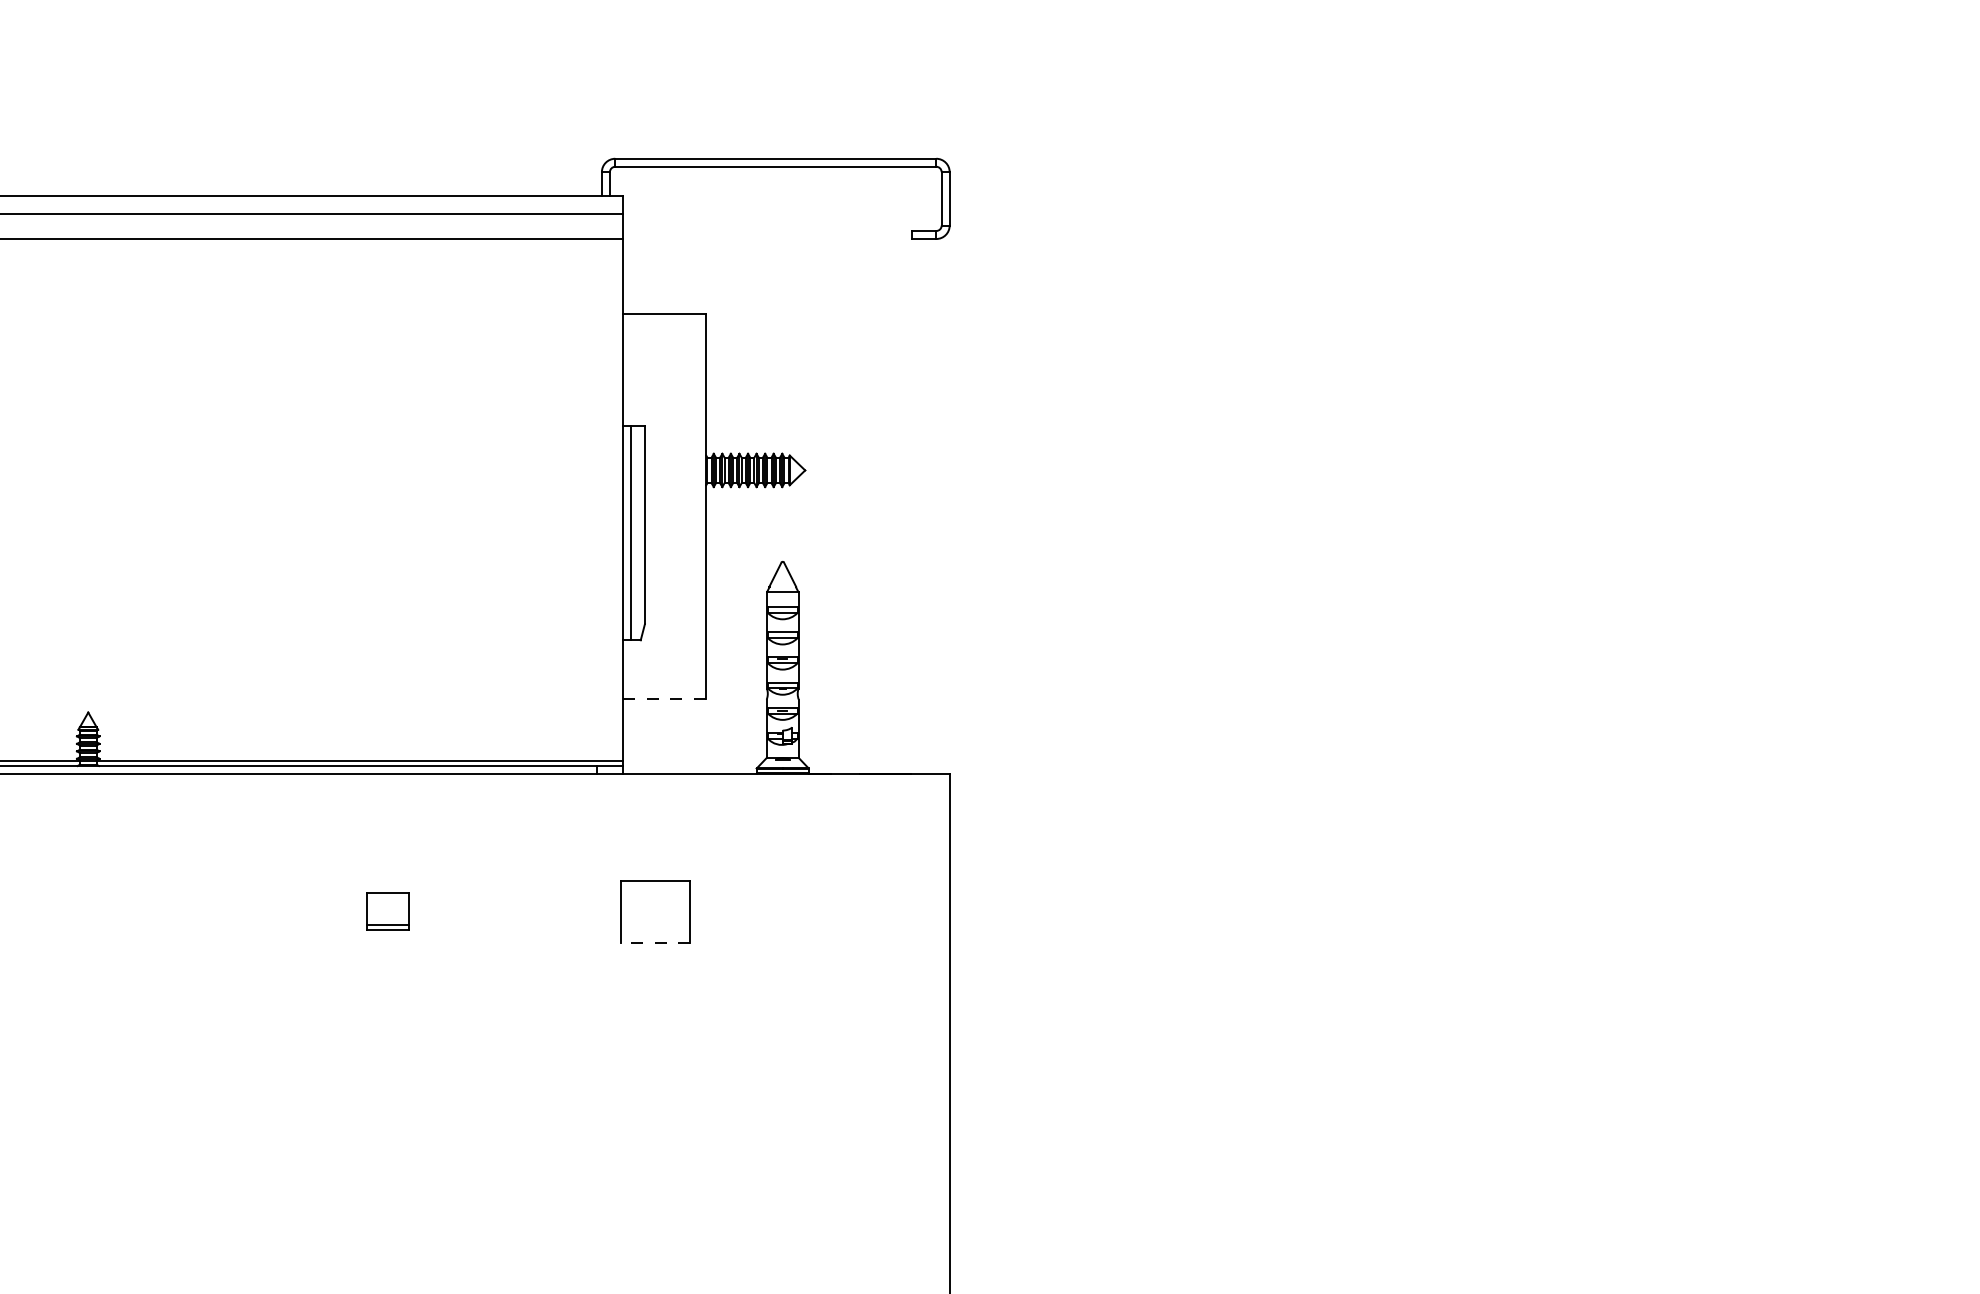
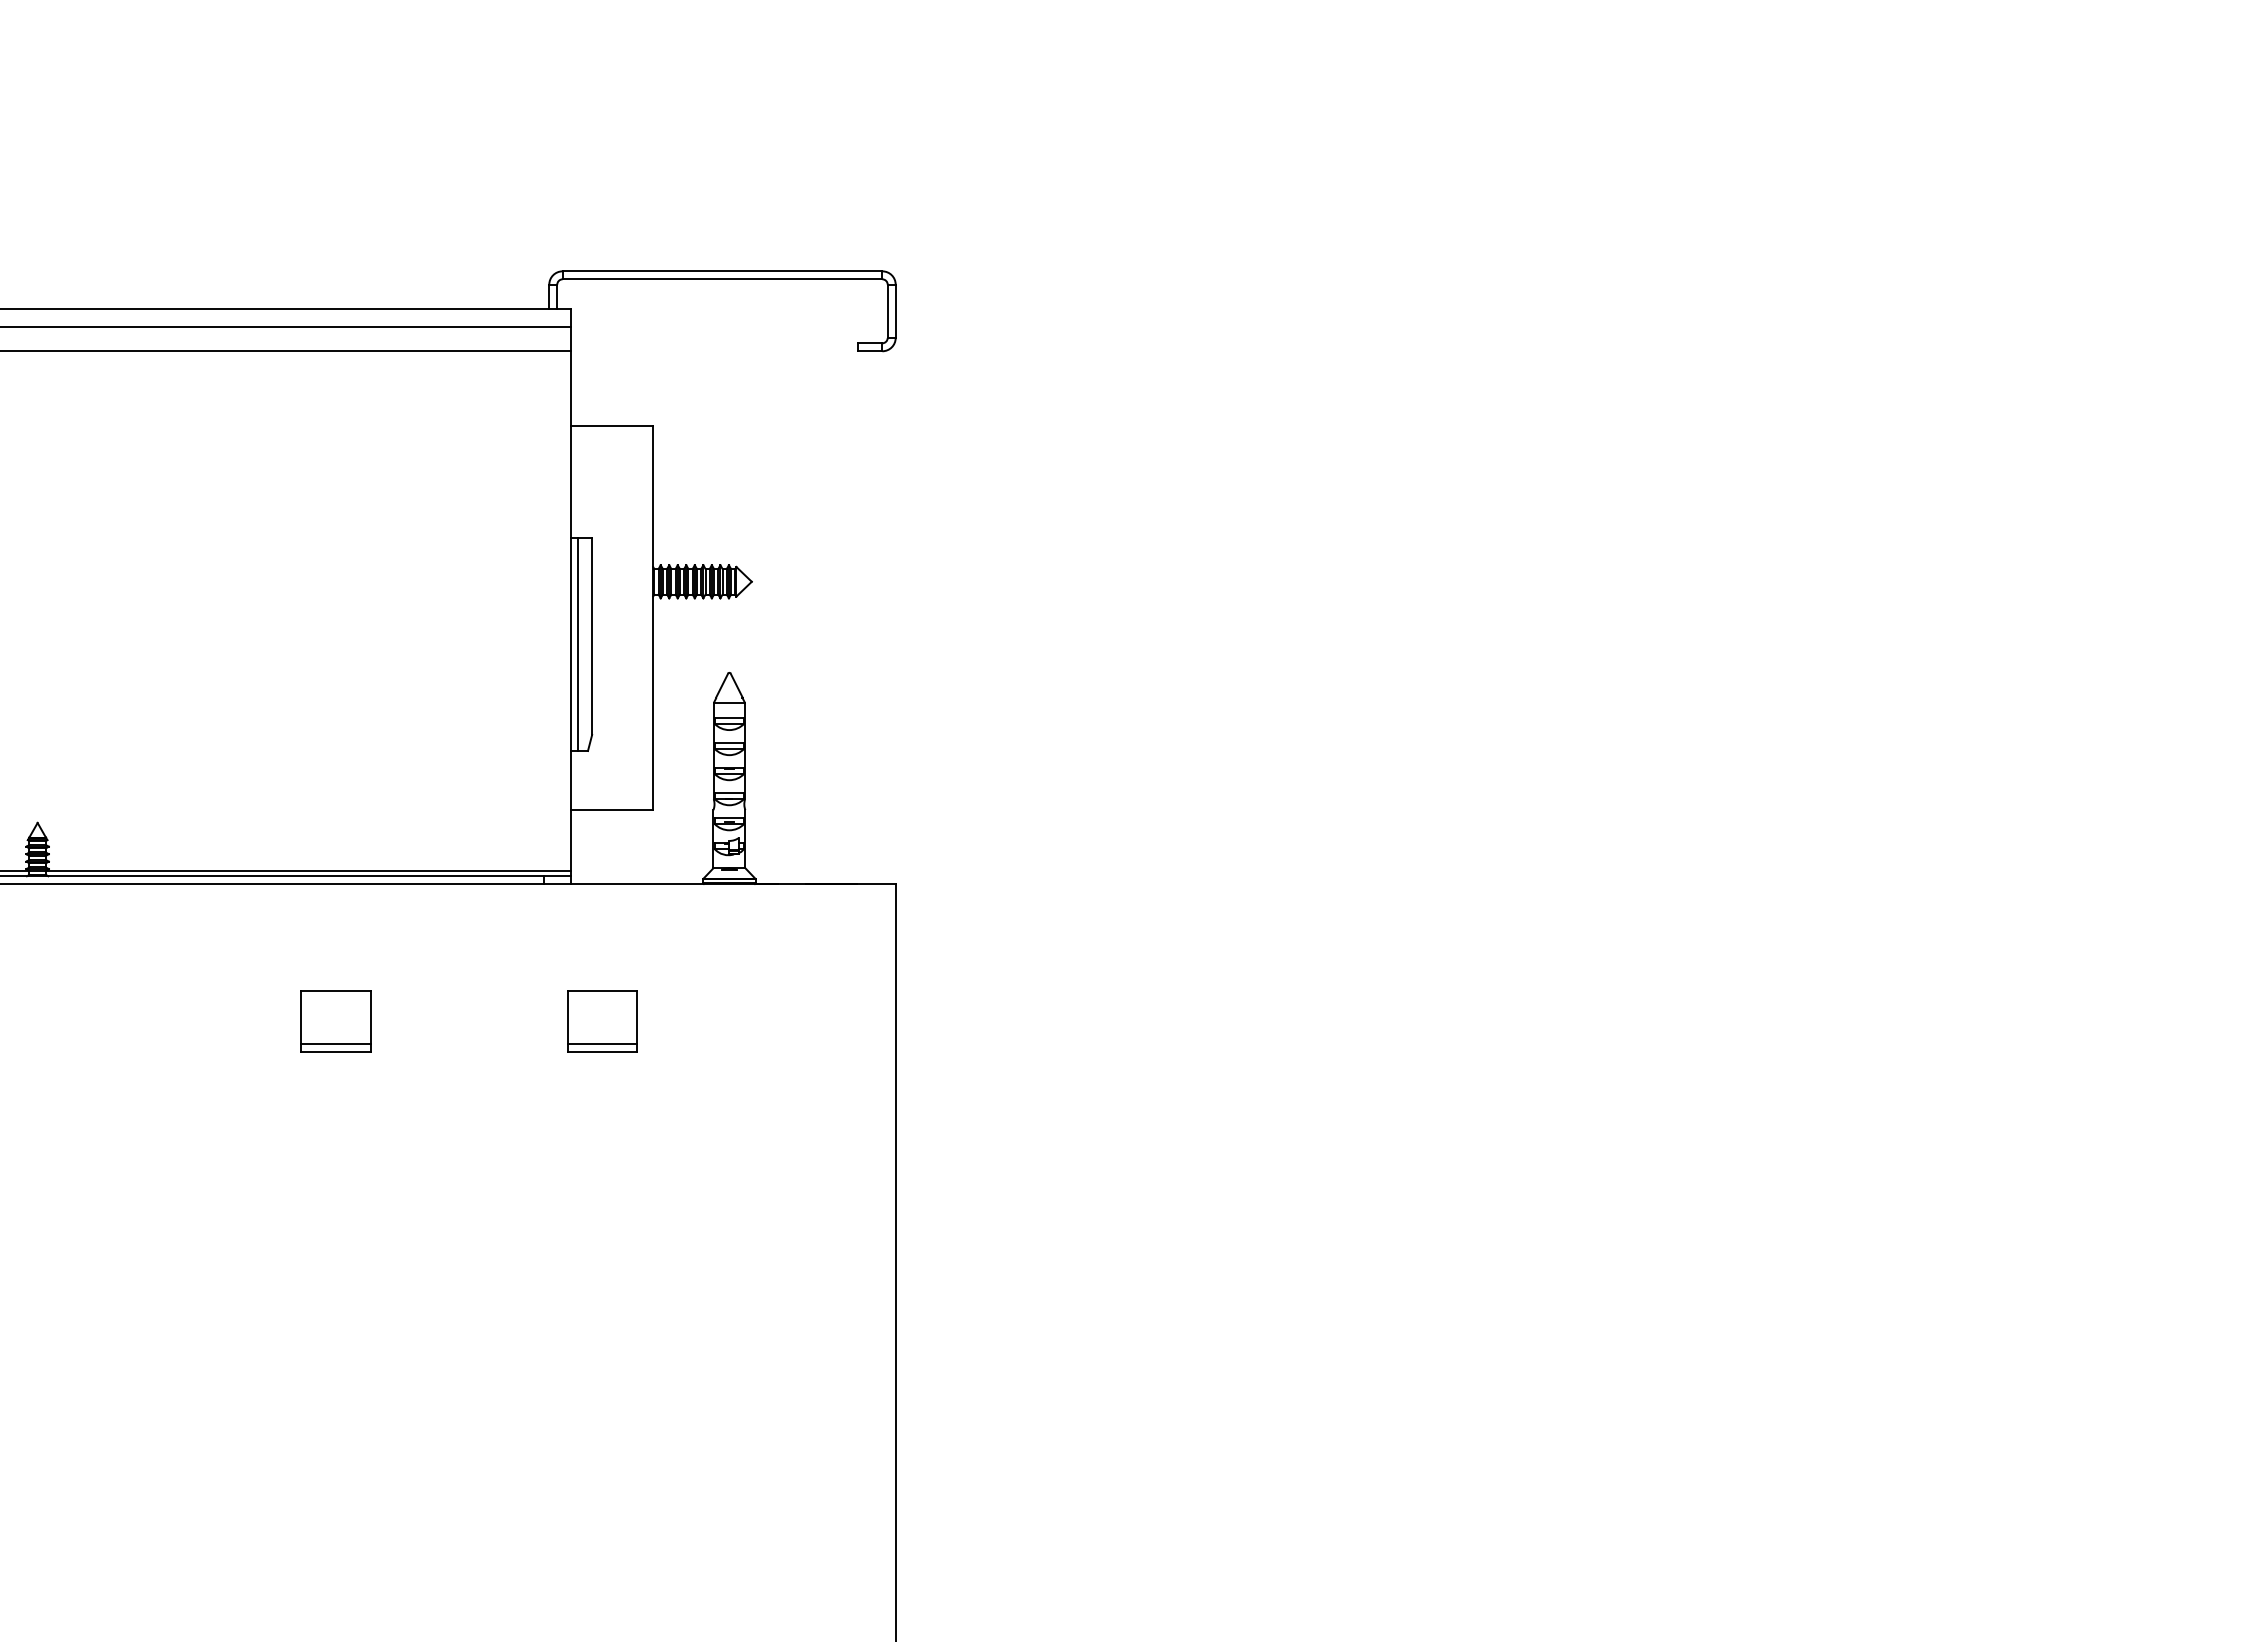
line: (665, 699) -> (612, 809), dashed -> solid
part: (387, 911) -> (335, 1021), size x1.67
line: (655, 934) -> (602, 1044), added
line: (655, 942) -> (602, 1052), dashed -> solid

